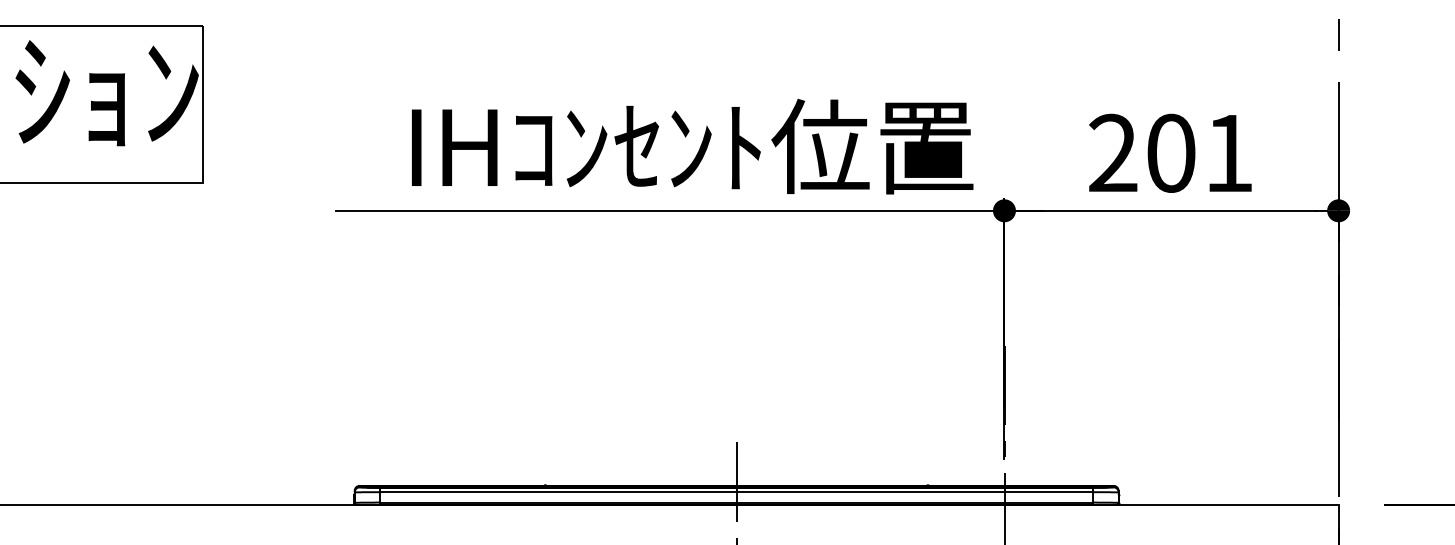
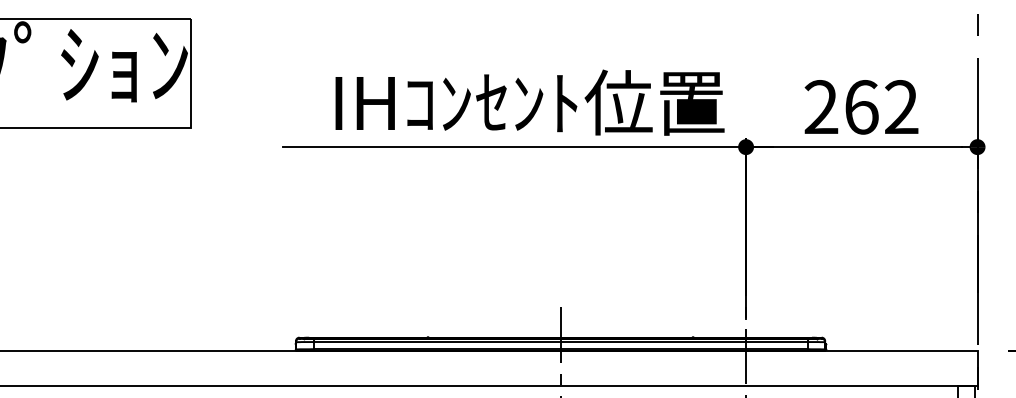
text: (1199, 153) -> (881, 107), 201 -> 262

